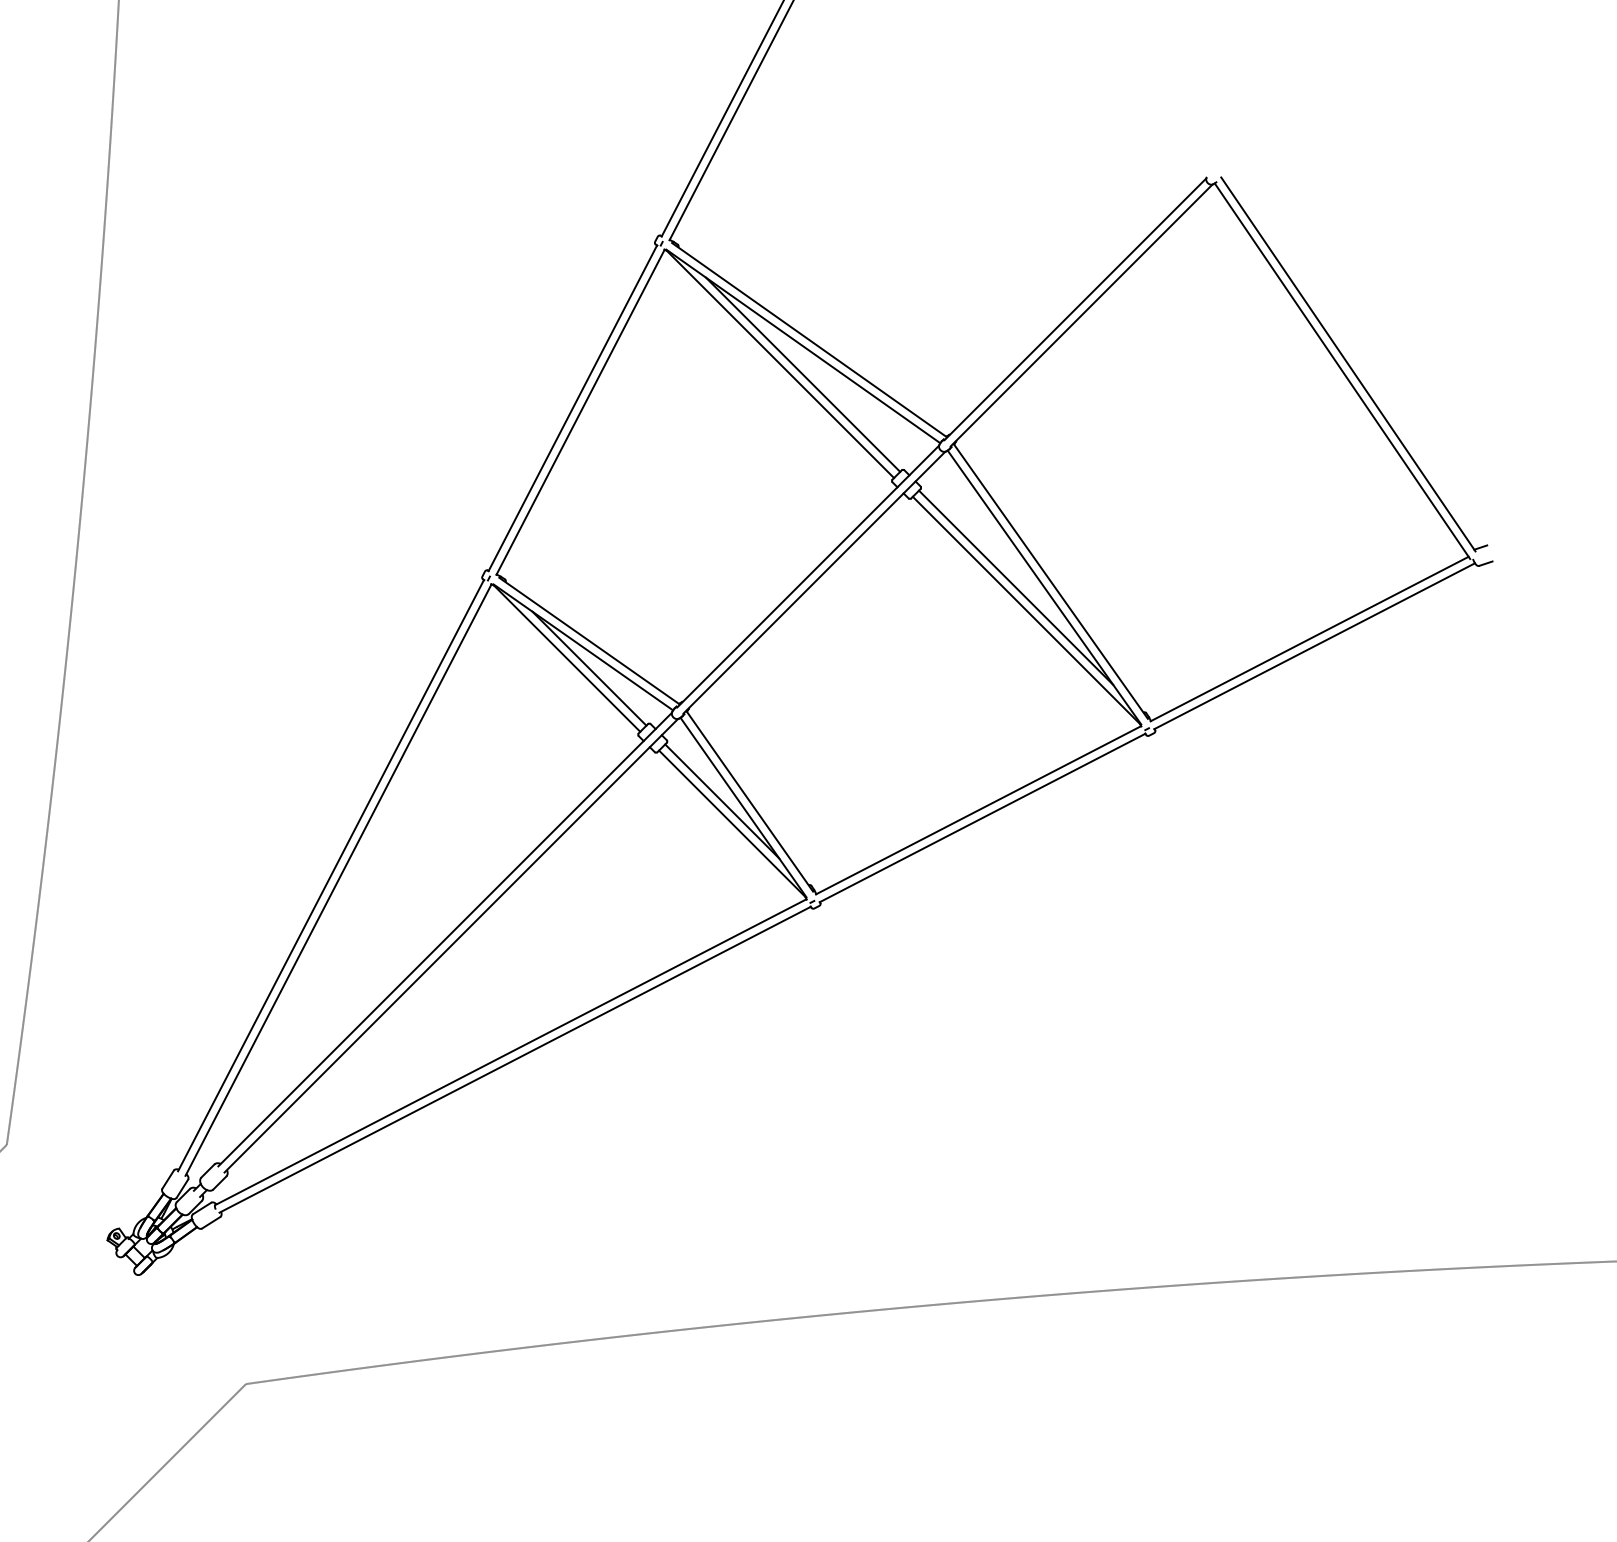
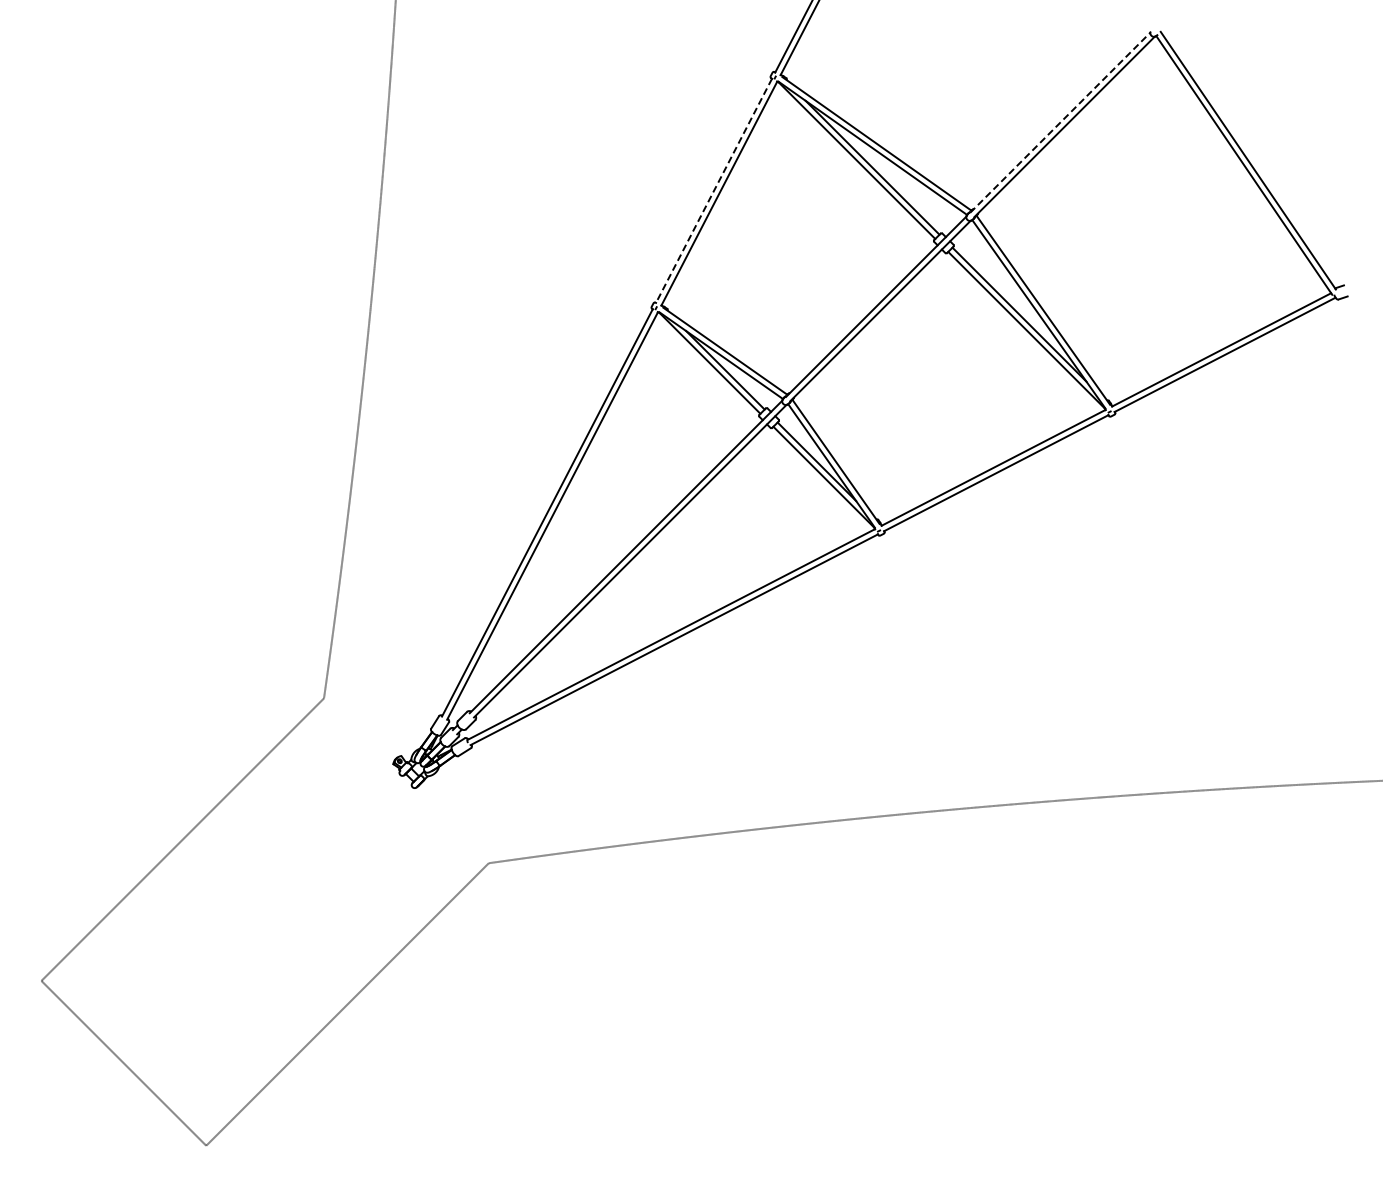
line: (1075, 308) -> (1060, 122), solid -> dashed
line: (572, 409) -> (713, 191), solid -> dashed

